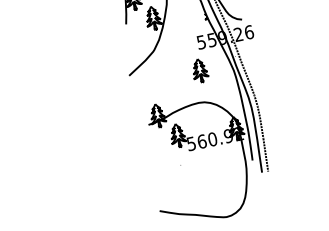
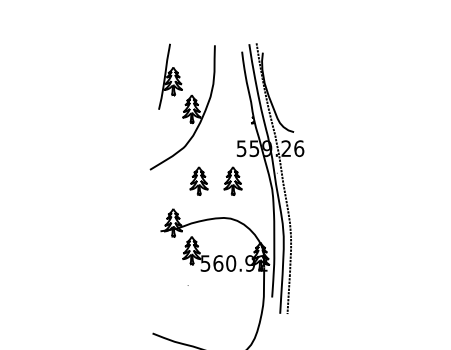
part: (171, 76) -> (198, 180), added

